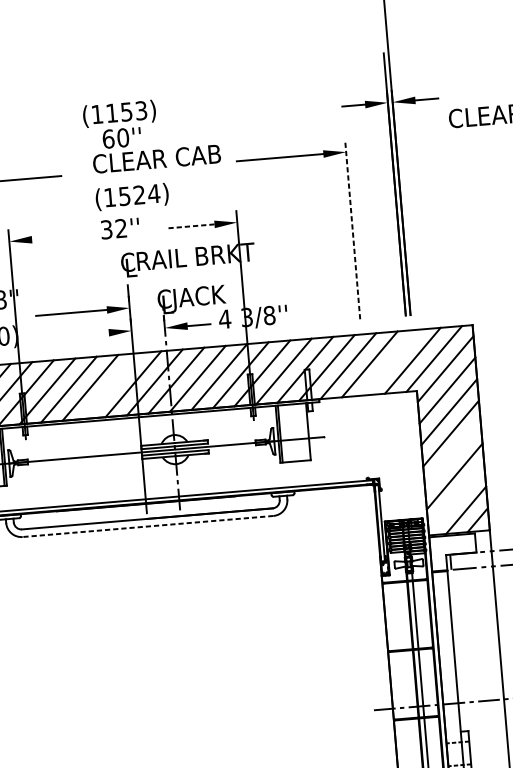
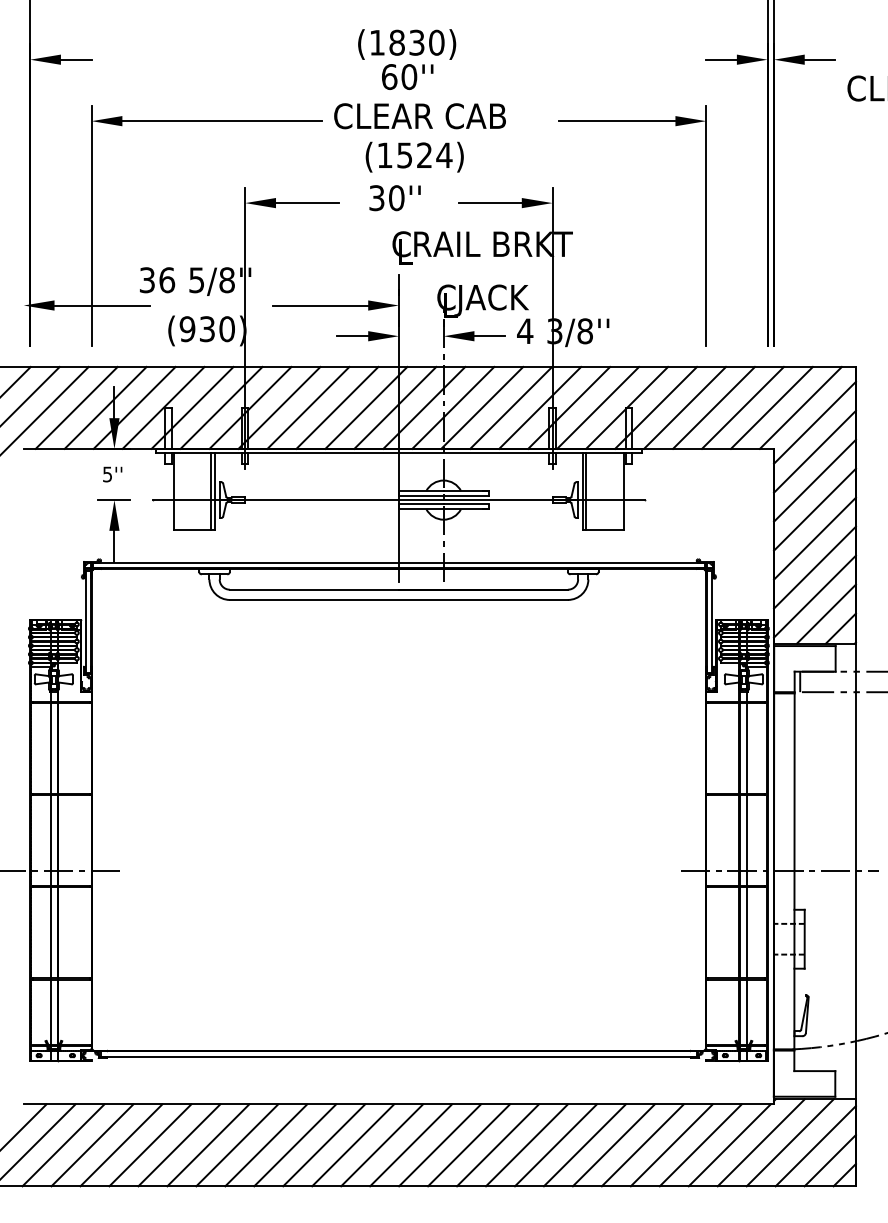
text: (126, 111) -> (416, 42), (1153) -> (1830)
text: (156, 159) -> (419, 116), moved
line: (190, 226) -> (489, 203), dashed -> solid
text: (121, 228) -> (396, 198), 32'' -> 30''
line: (352, 229) -> (706, 225), dashed -> solid
line: (55, 238) -> (307, 203), added
line: (97, 333) -> (352, 336), added
line: (390, 362) -> (742, 407), added
line: (112, 385) -> (366, 407), added
line: (452, 455) -> (814, 538), added
line: (456, 498) -> (814, 596), added
line: (147, 526) -> (398, 599), dashed -> solid

